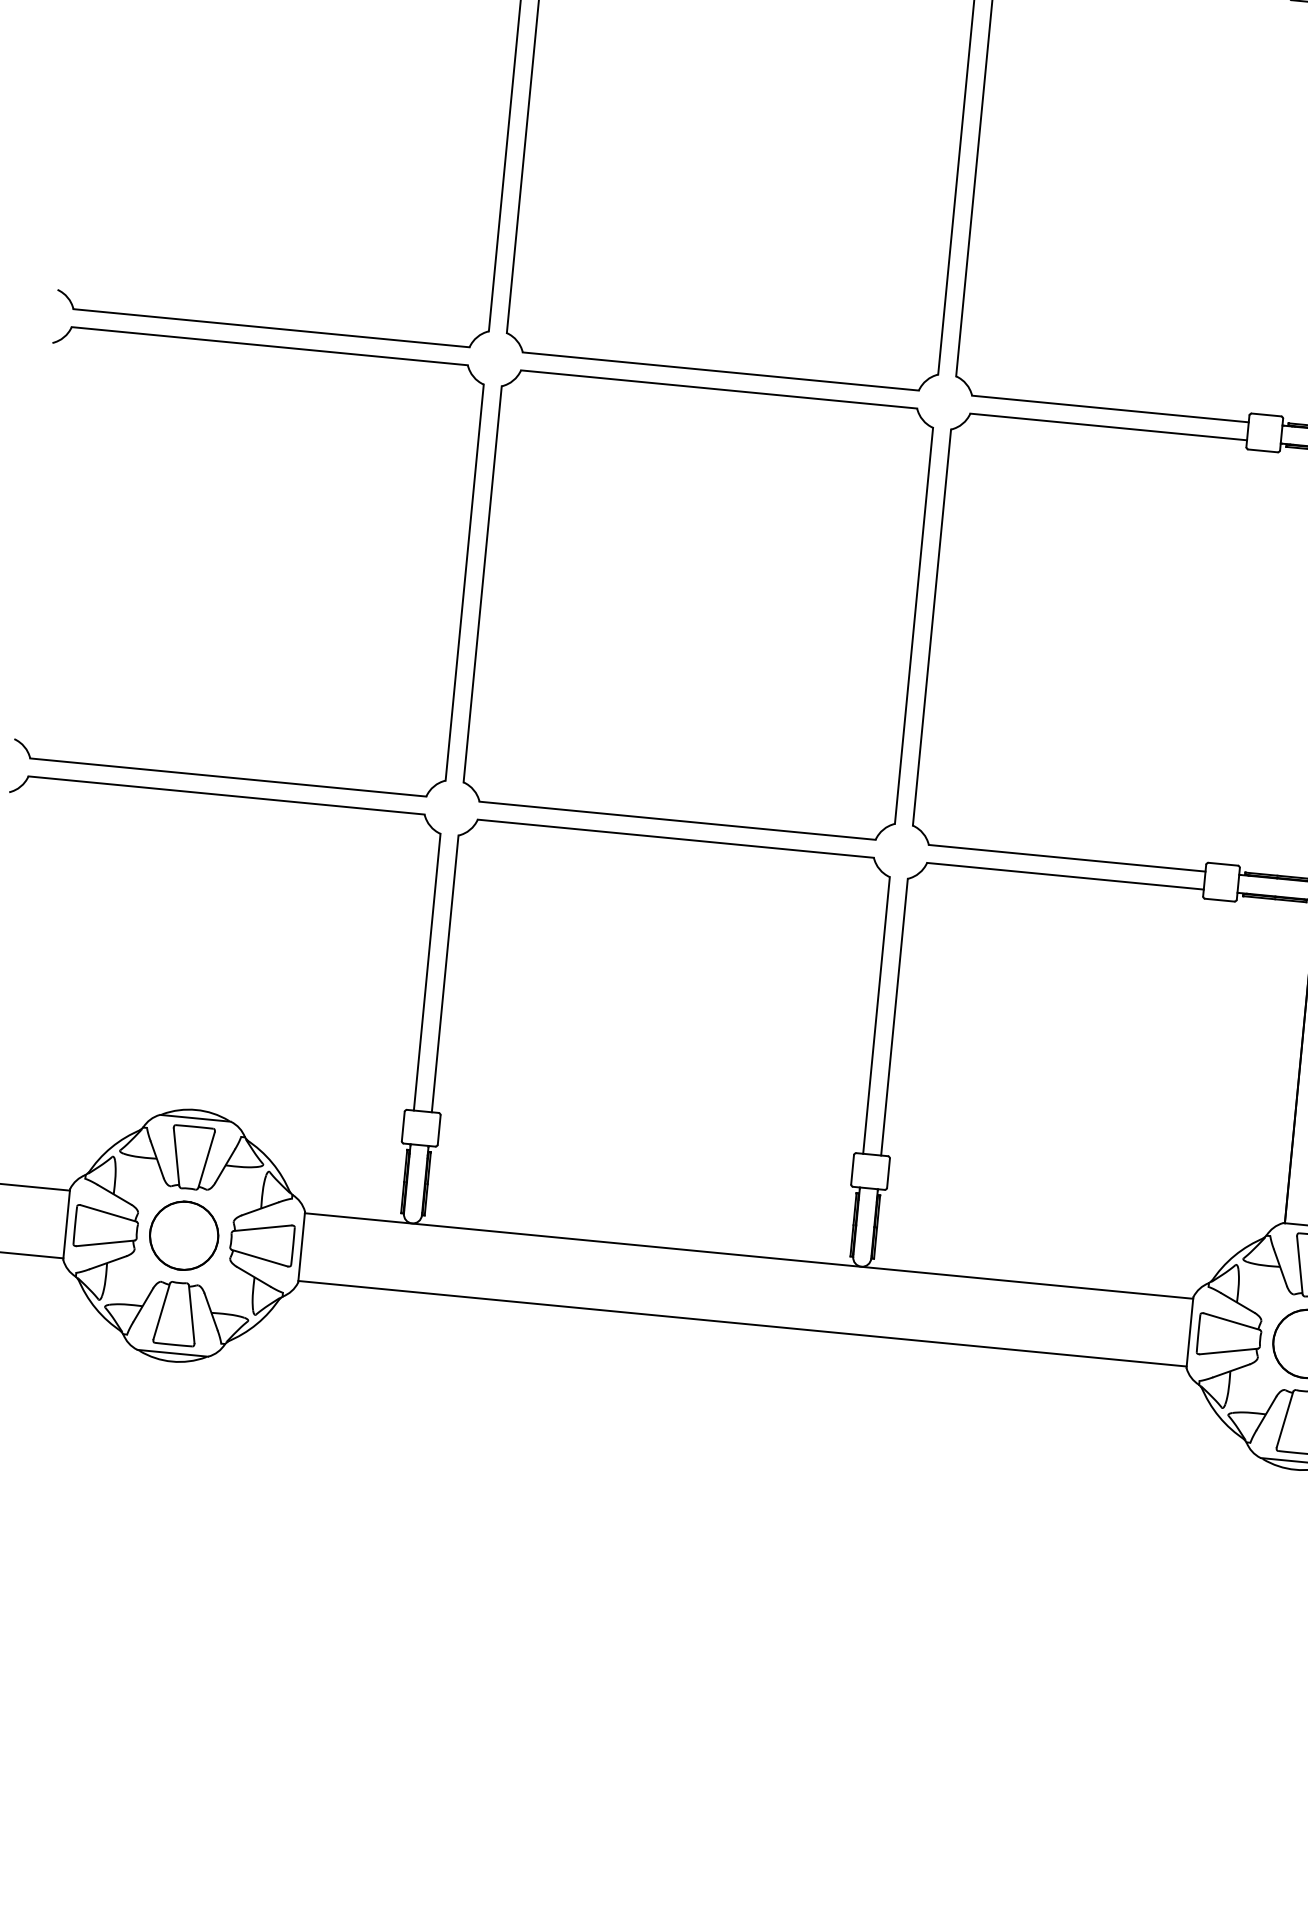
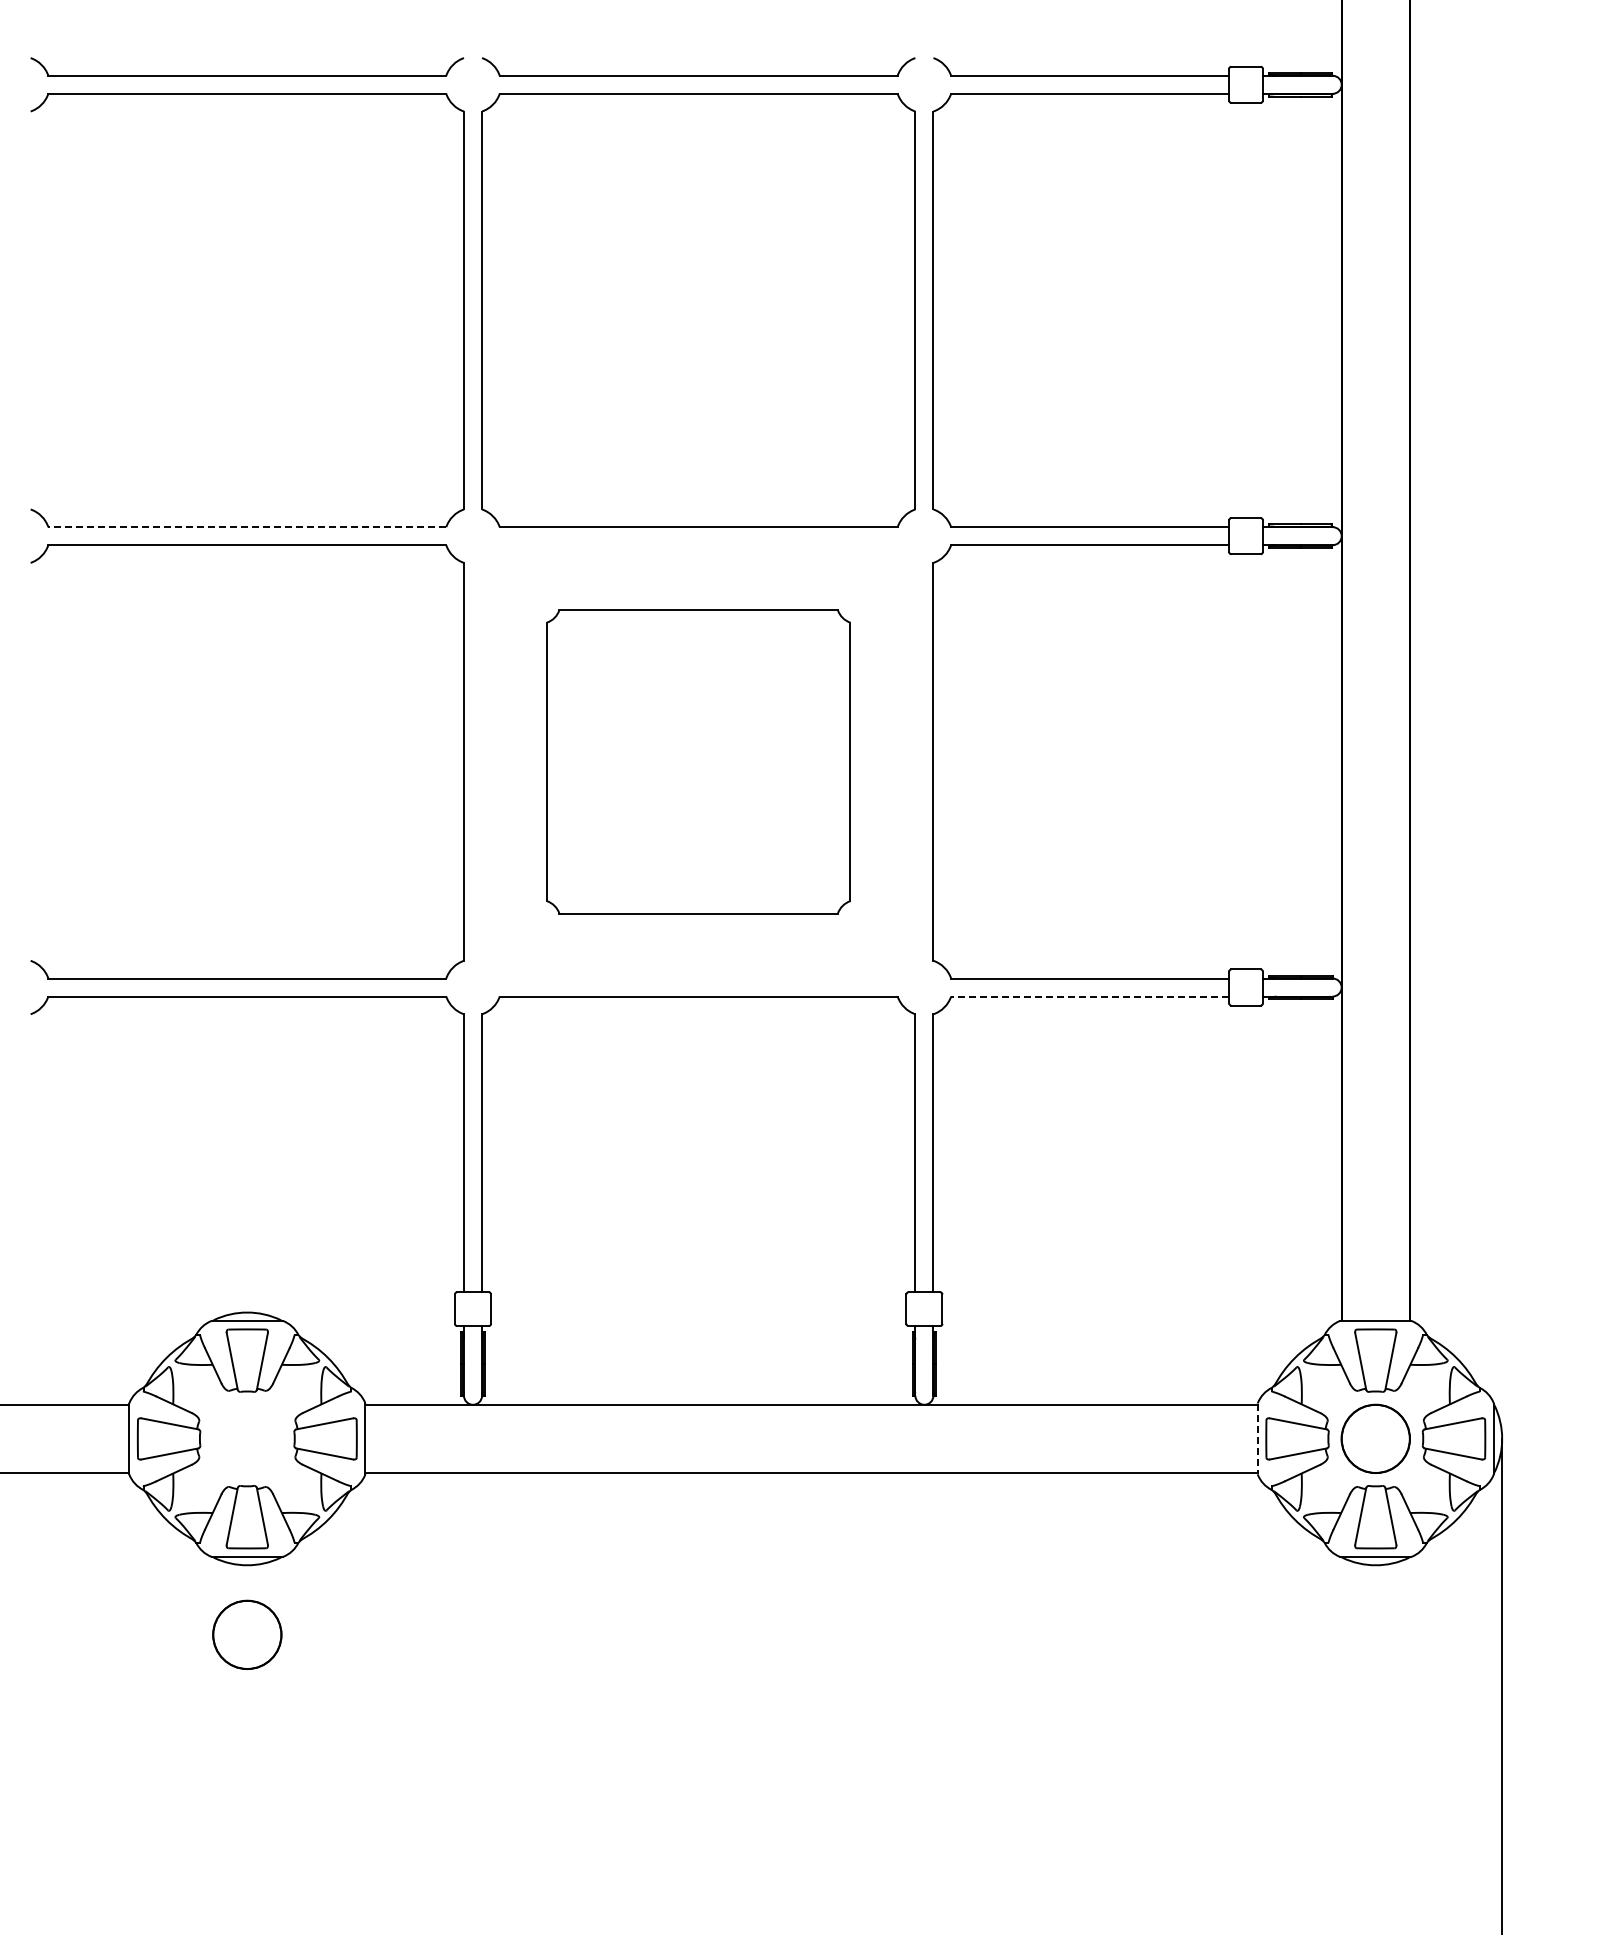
line: (271, 328) -> (247, 527), solid -> dashed
part: (698, 604) -> (698, 761), size x0.7
line: (1065, 876) -> (1090, 996), solid -> dashed
circle: (184, 1235) -> (247, 1634), moved
line: (1189, 1333) -> (1257, 1439), solid -> dashed

